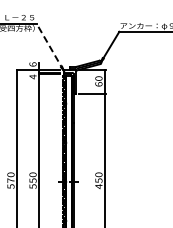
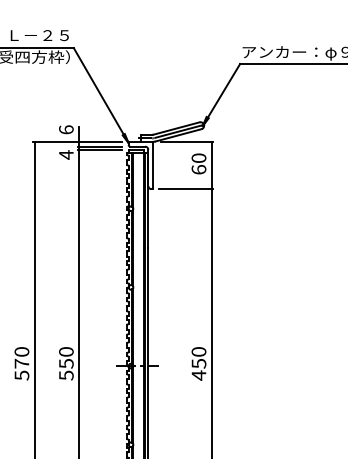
line: (50, 47) -> (101, 95), dashed -> solid

